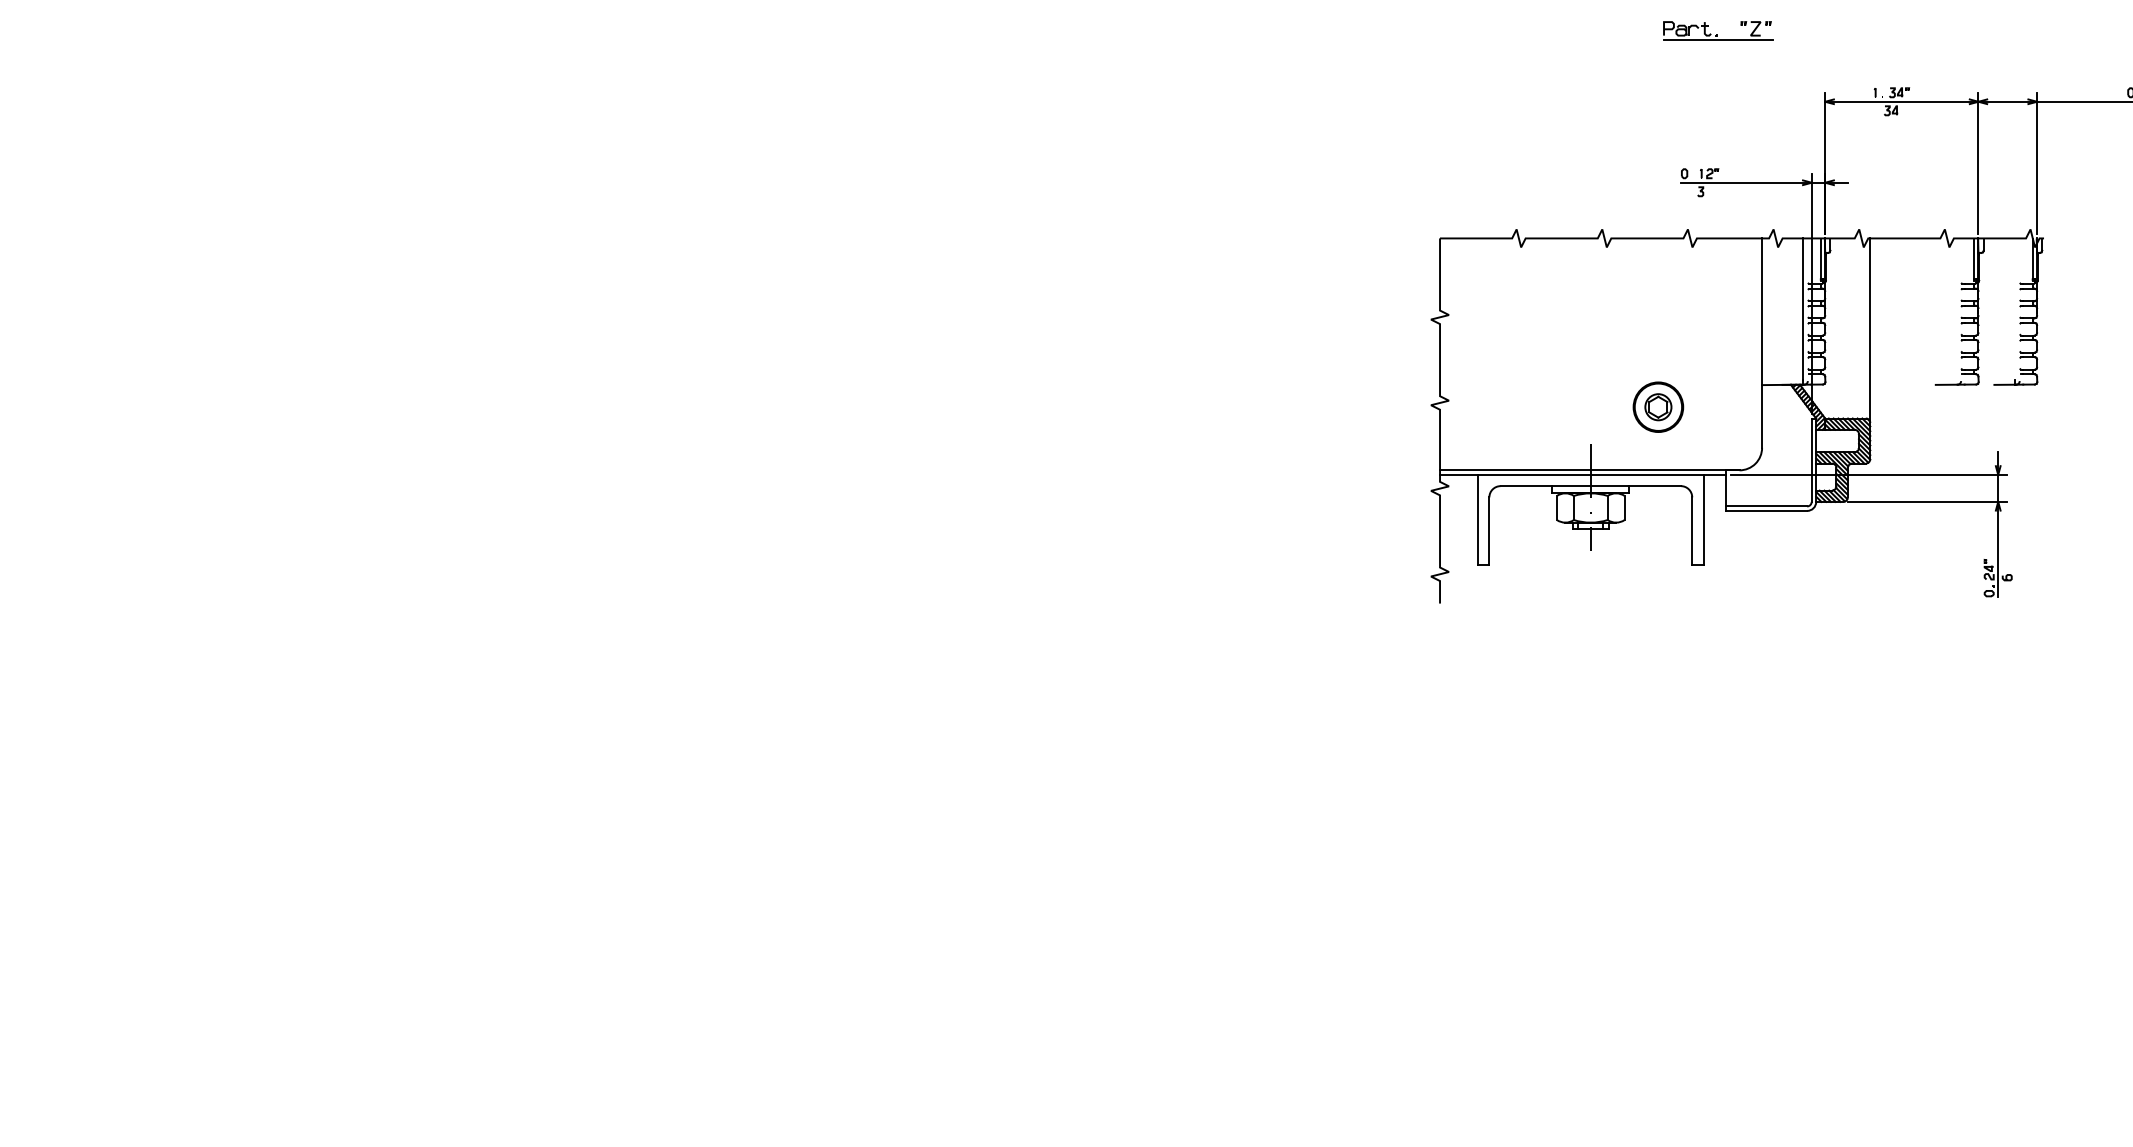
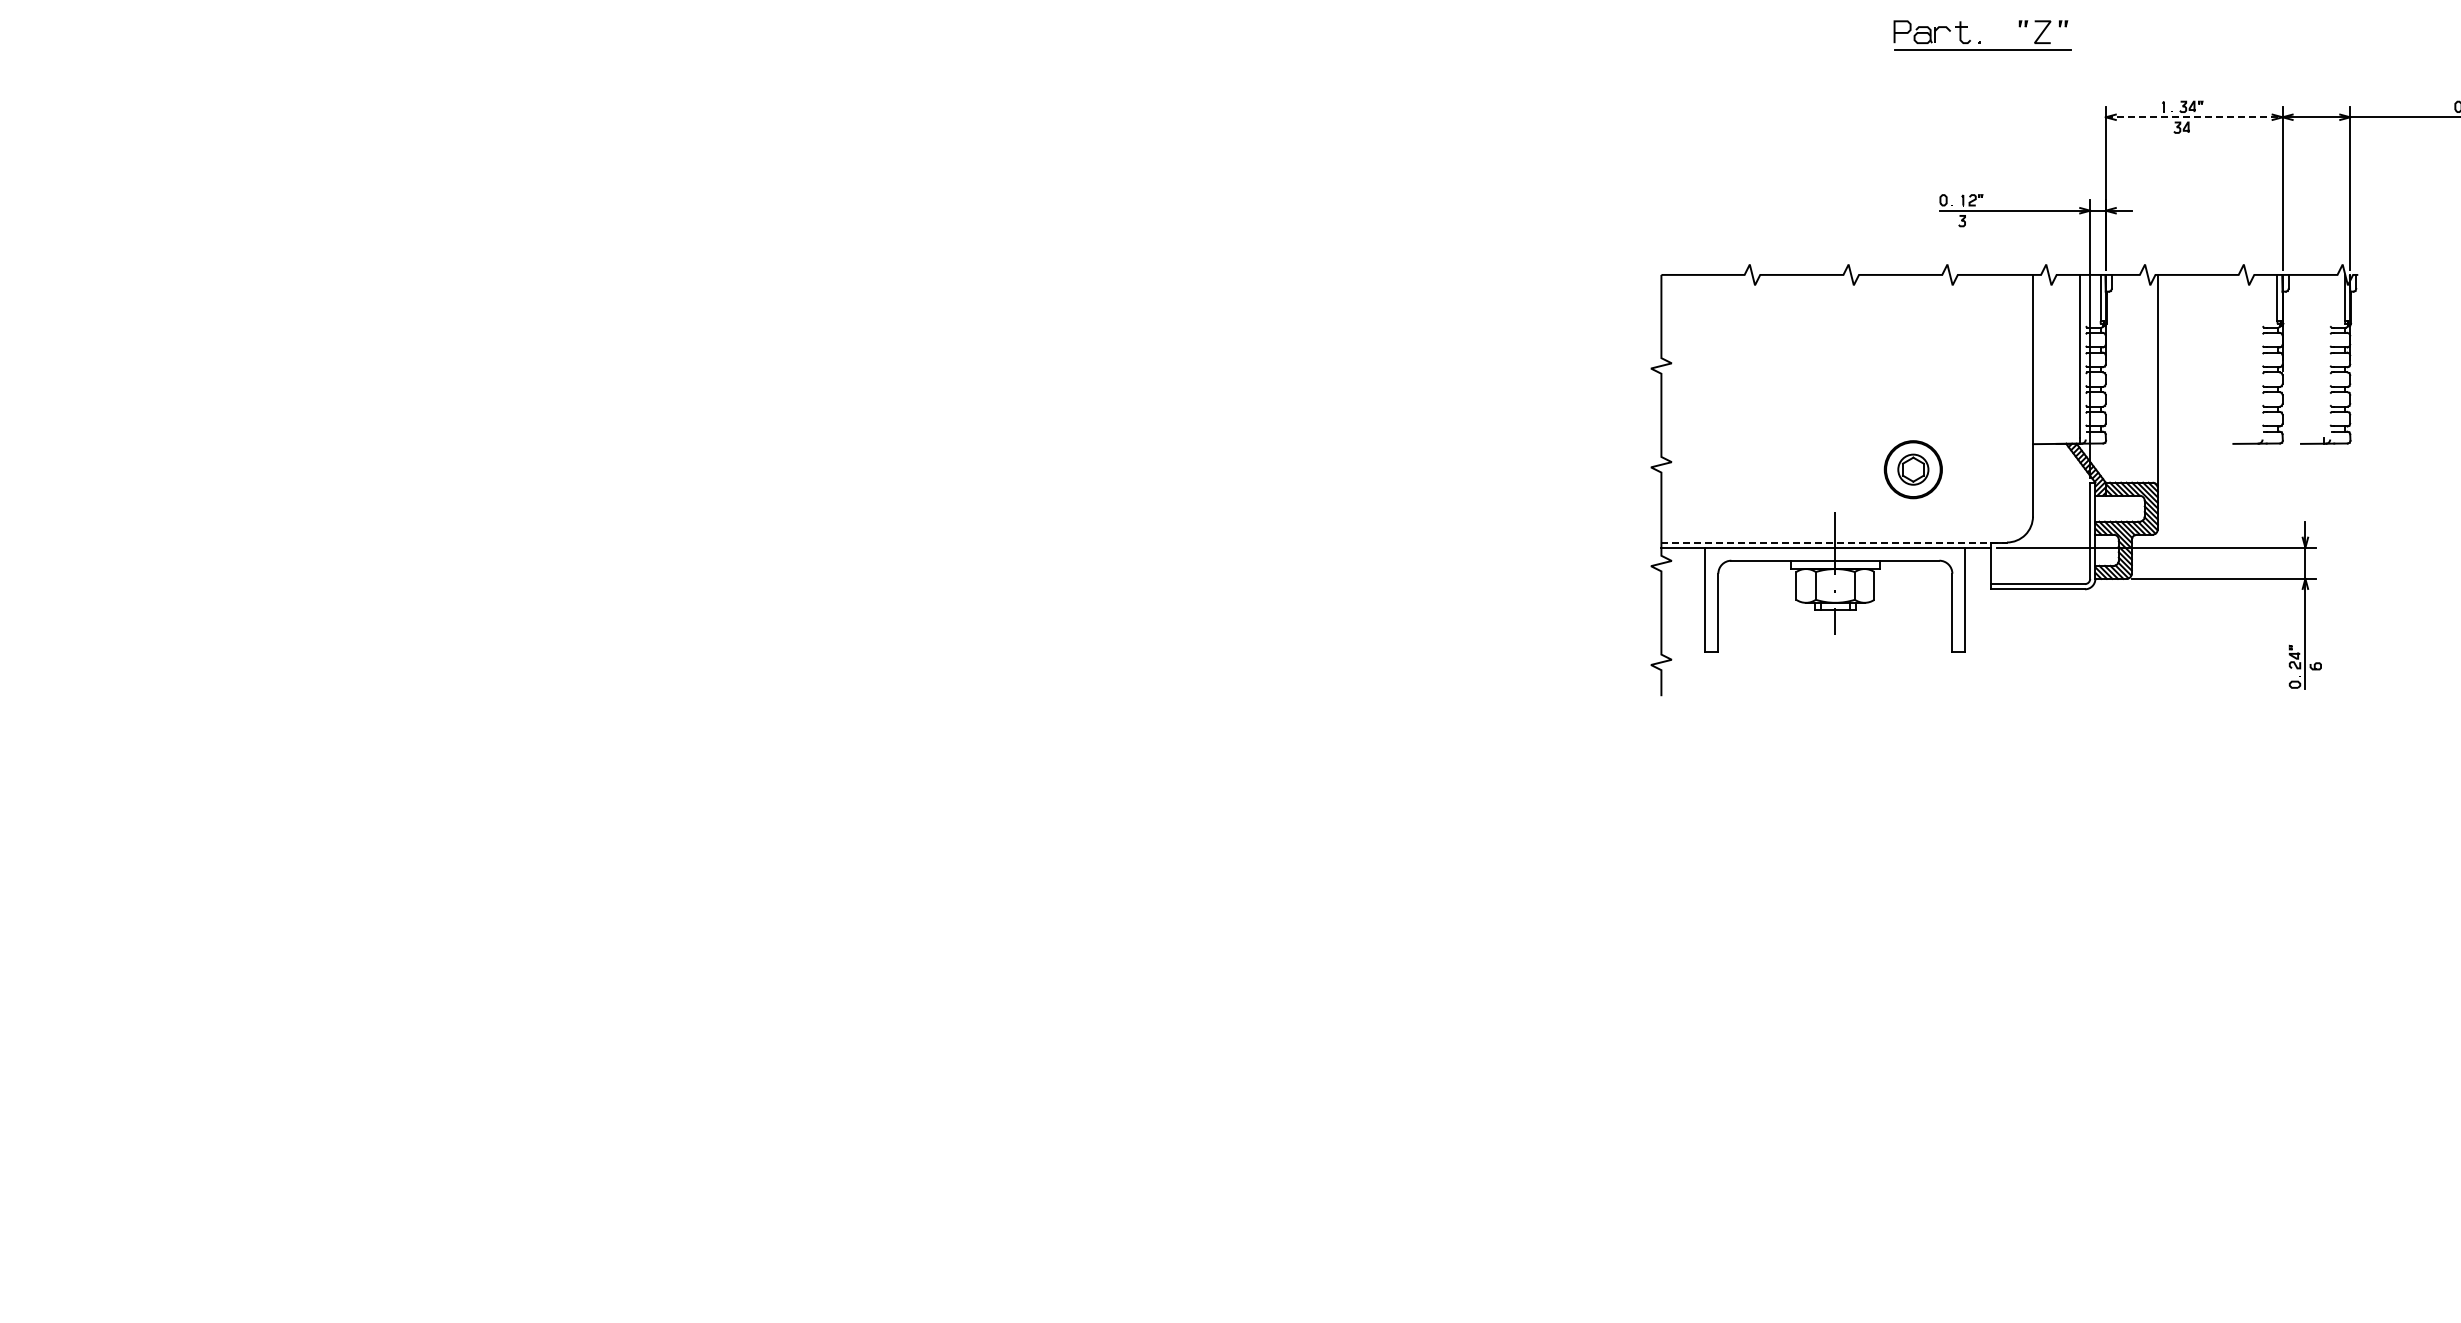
part: (1718, 30) -> (1982, 35), size x1.4
line: (1902, 101) -> (2194, 117), solid -> dashed
line: (1590, 470) -> (1834, 542), solid -> dashed

